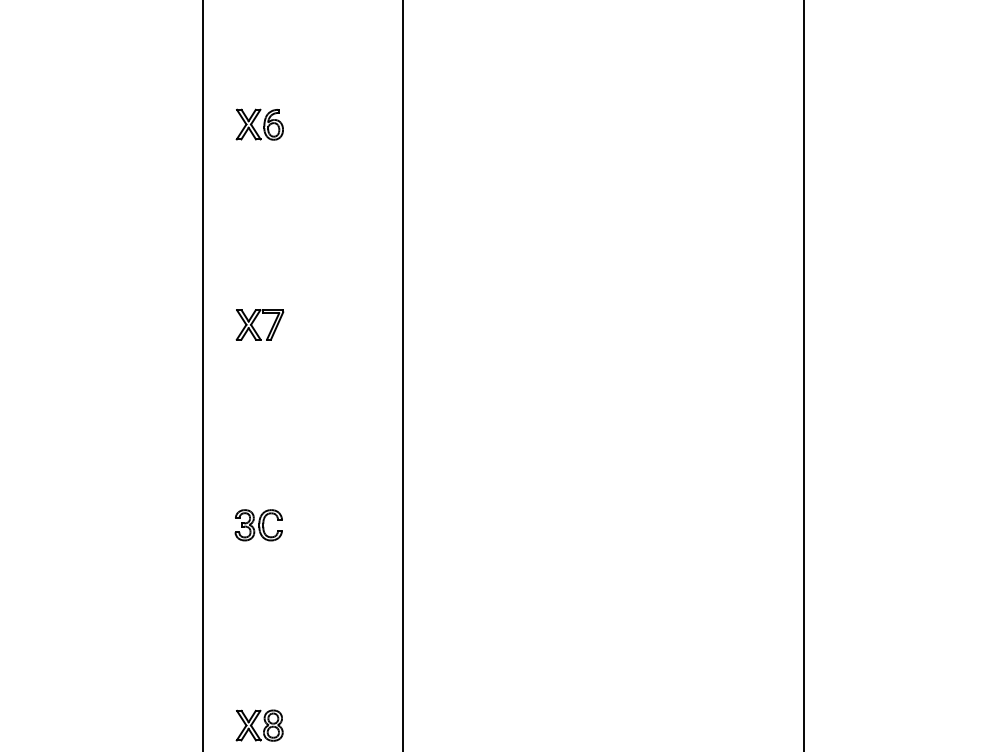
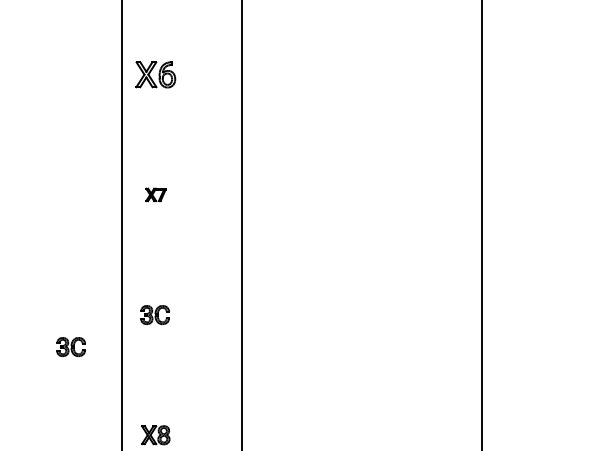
part: (259, 124) -> (155, 74), size x1.4
part: (259, 324) -> (155, 194), size x0.7
part: (117, 577) -> (70, 346), added

